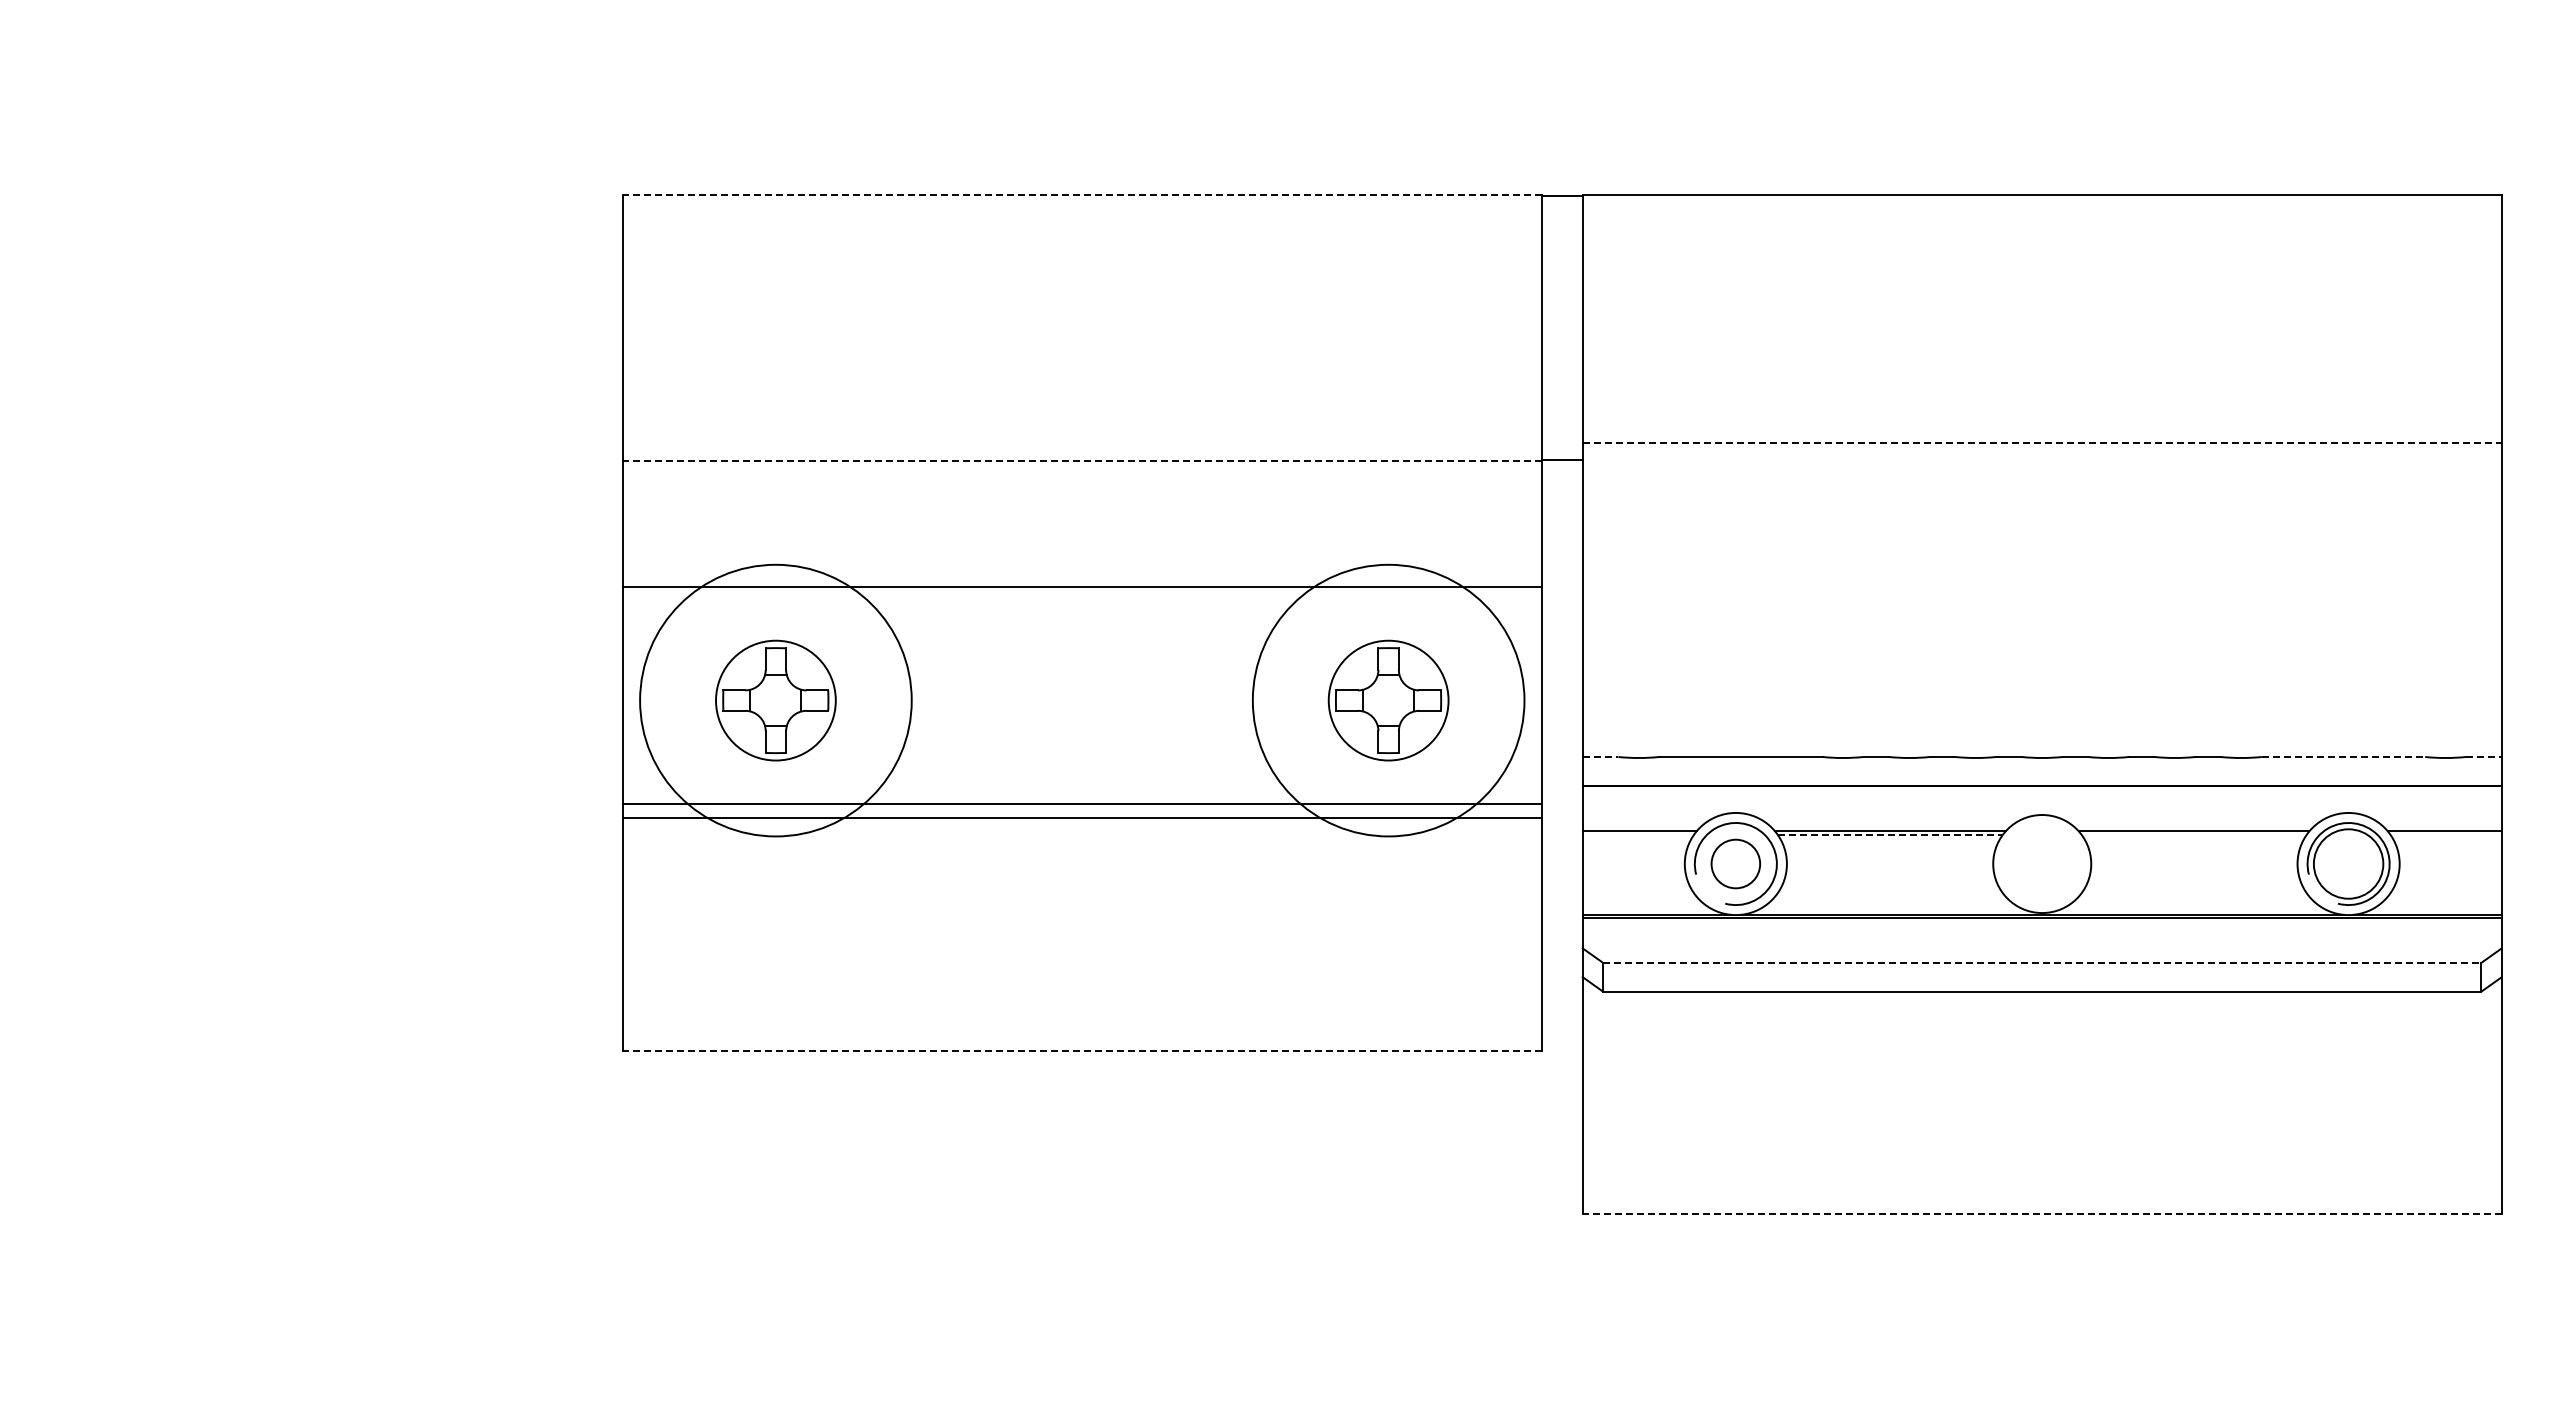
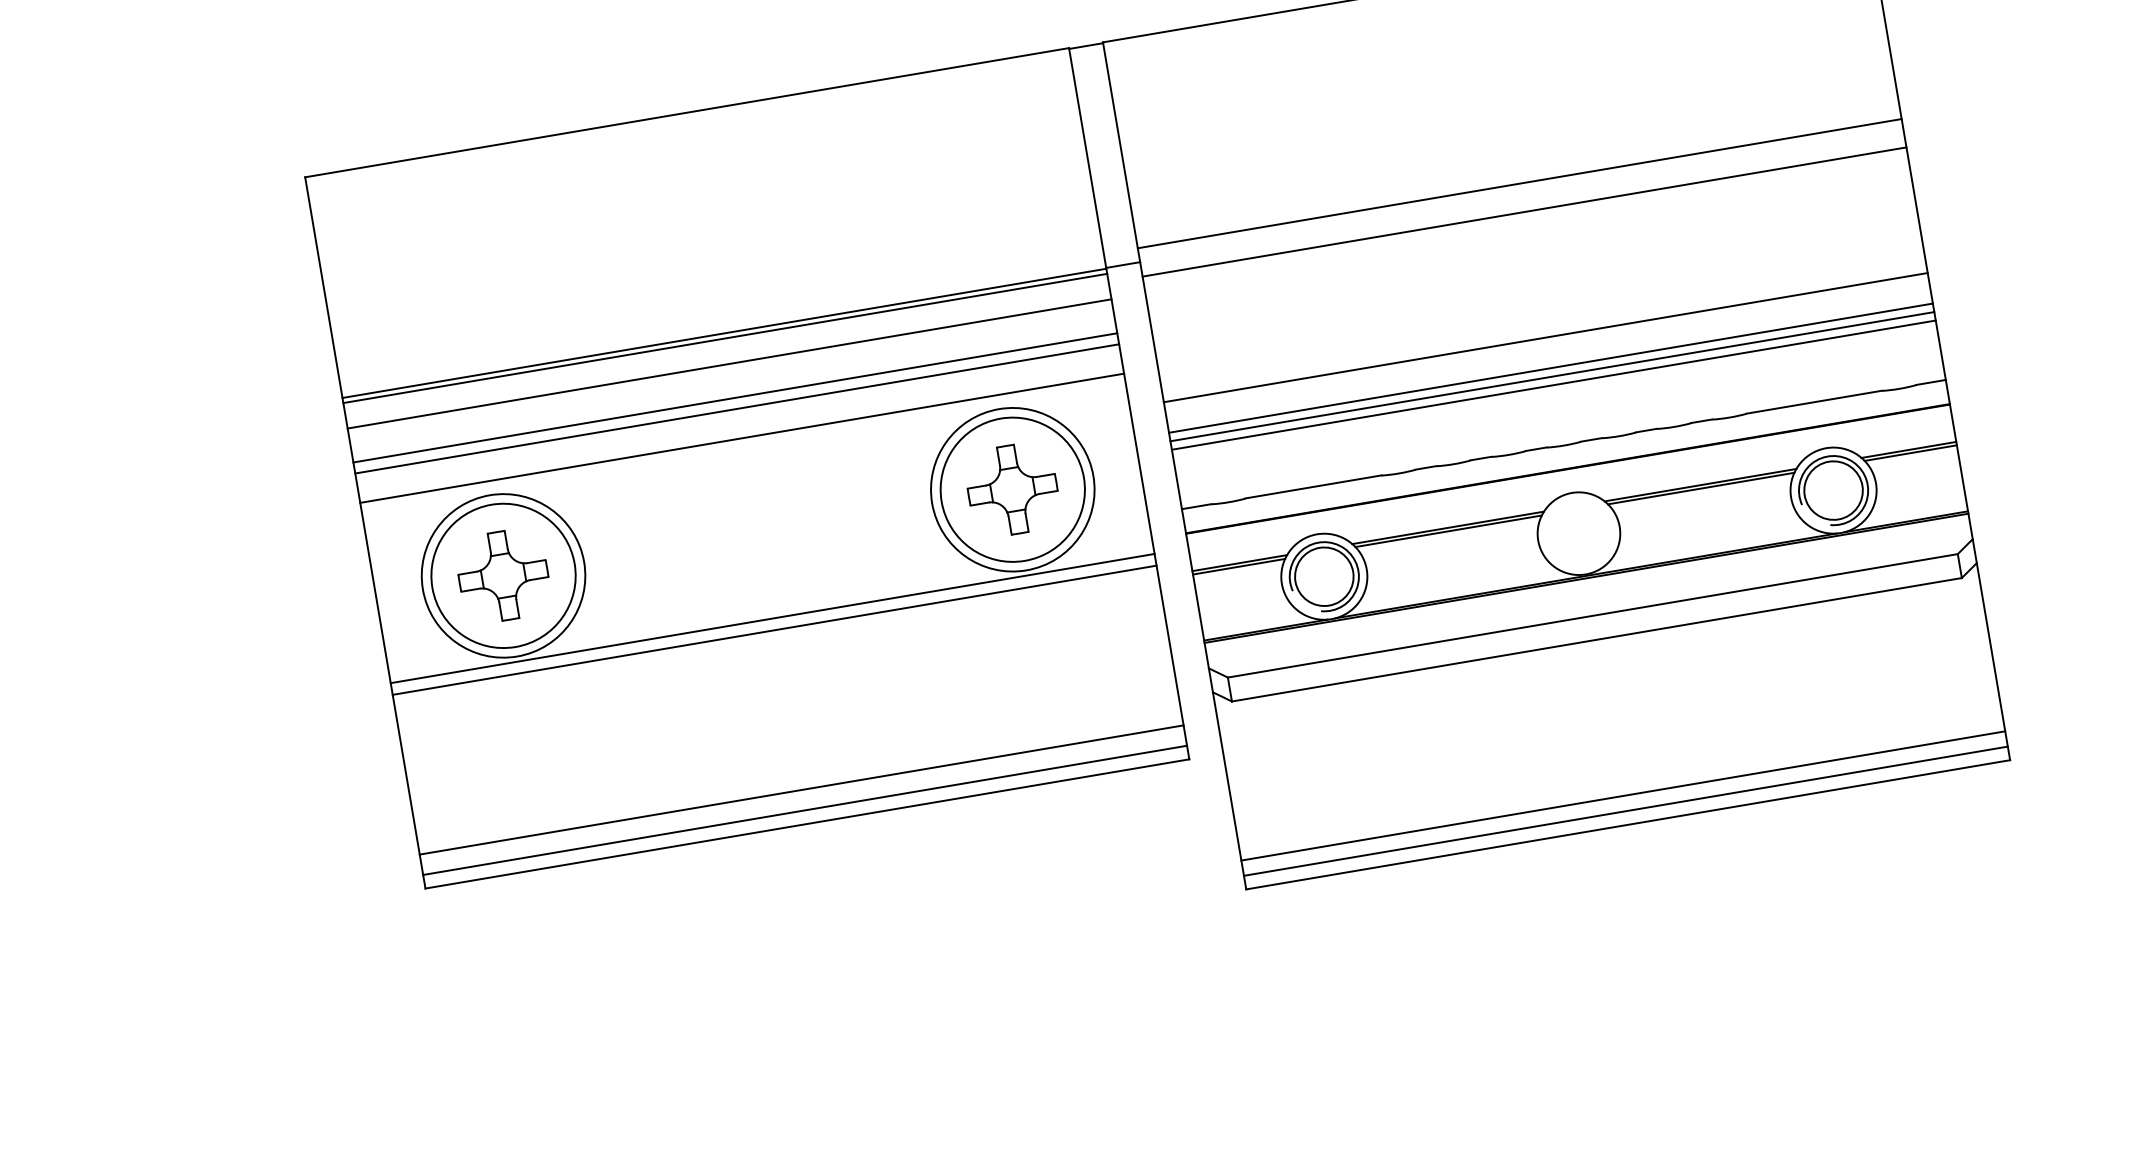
line: (1082, 195) -> (687, 112), dashed -> solid
line: (2042, 442) -> (1519, 183), dashed -> solid
line: (1082, 460) -> (724, 333), dashed -> solid
line: (1081, 466) -> (724, 338), added
line: (2041, 476) -> (1523, 211), added
line: (1081, 497) -> (728, 364), added
line: (1081, 538) -> (734, 398), added
line: (1081, 551) -> (736, 409), added
line: (2041, 628) -> (1545, 338), added
line: (2041, 664) -> (1550, 367), added
line: (2041, 675) -> (1551, 377), added
line: (2041, 685) -> (1553, 385), added
circle: (775, 700) -> (503, 575), size x0.71
circle: (775, 700) -> (503, 575), size x1.43
circle: (1388, 700) -> (1012, 489), size x0.71
circle: (1388, 700) -> (1012, 489), size x1.43
line: (1600, 756) -> (1196, 506), dashed -> solid
line: (2343, 756) -> (1814, 401), dashed -> solid
line: (2483, 756) -> (1930, 382), dashed -> solid
line: (1637, 835) -> (1238, 566), added
line: (1890, 835) -> (1448, 531), dashed -> solid
line: (2194, 835) -> (1701, 488), added
line: (2445, 835) -> (1910, 453), added
circle: (1735, 863) -> (1323, 576), size x1.43
line: (2042, 962) -> (1593, 615), dashed -> solid
line: (1081, 1010) -> (801, 790), added
line: (1081, 1034) -> (804, 810), added
line: (1082, 1050) -> (807, 823), dashed -> solid
line: (2041, 1179) -> (1622, 795), added
line: (2041, 1197) -> (1625, 810), added
line: (2042, 1214) -> (1628, 824), dashed -> solid

